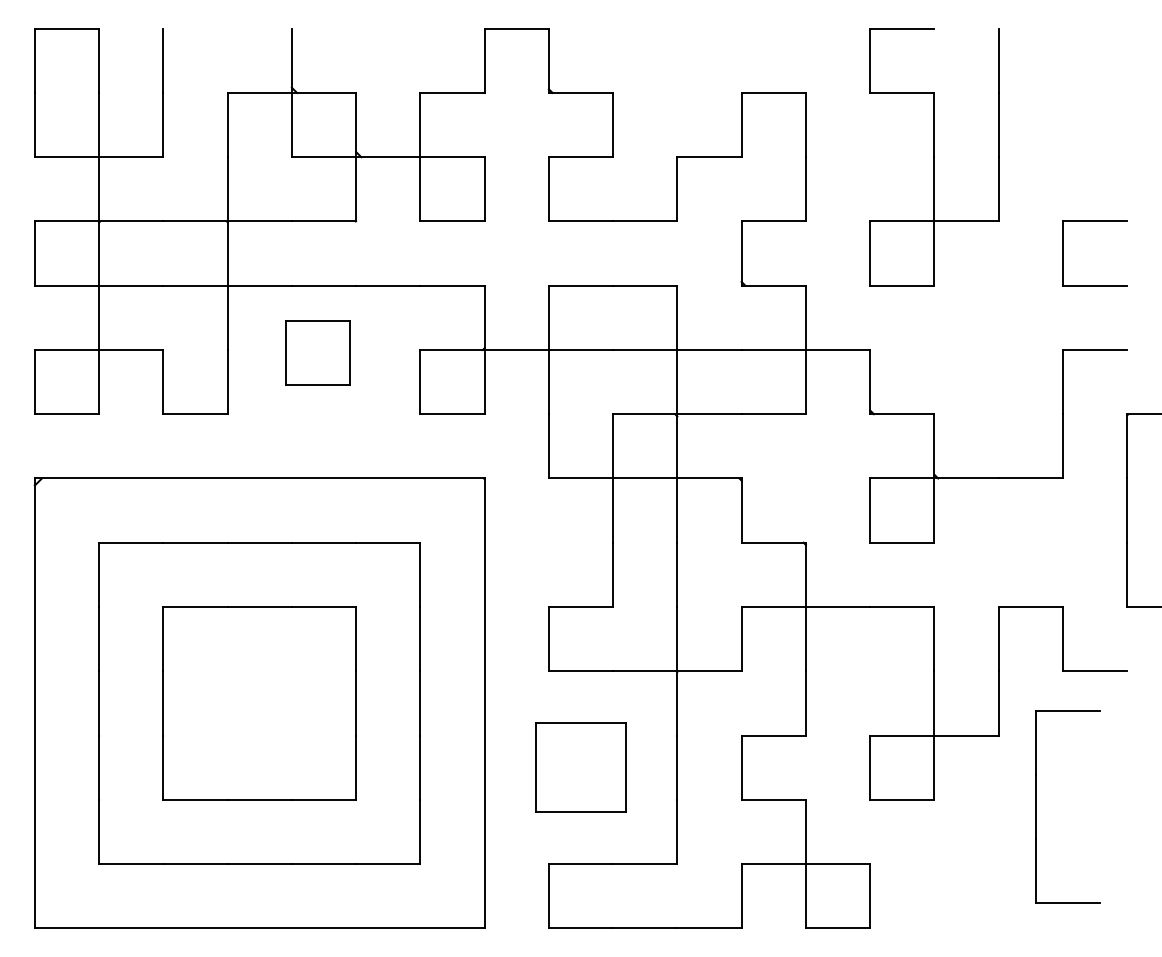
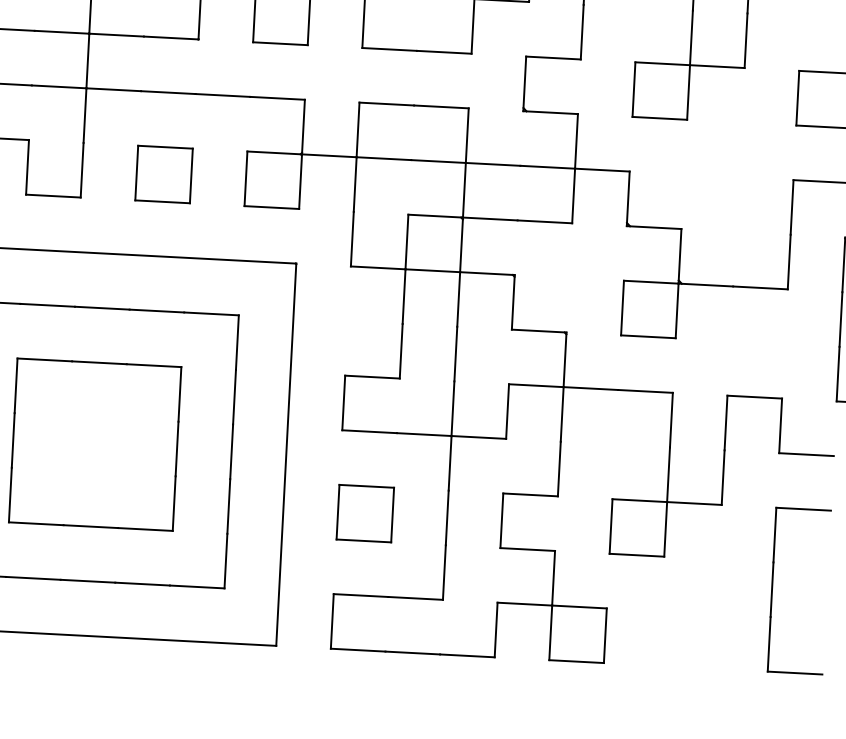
part: (317, 352) -> (163, 173), moved
part: (580, 767) -> (364, 513), size x0.71
part: (1036, 806) -> (772, 589), moved

